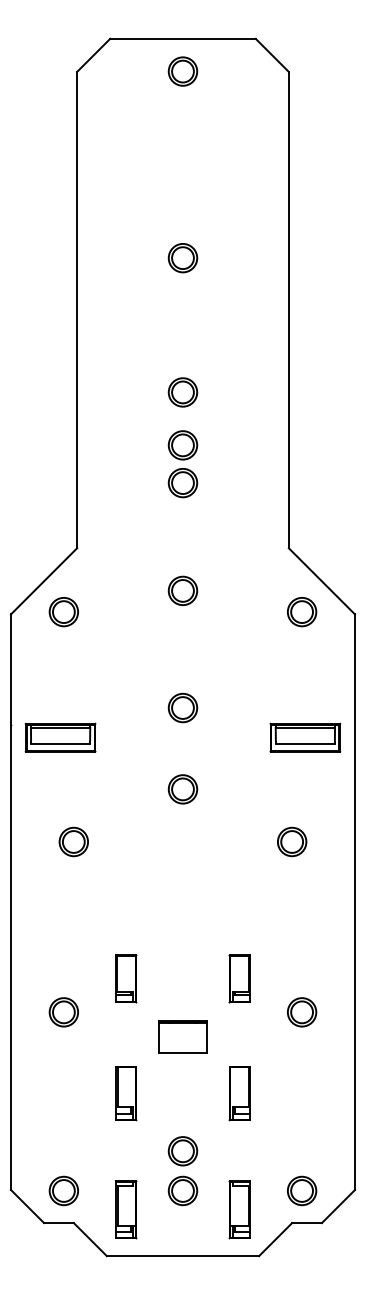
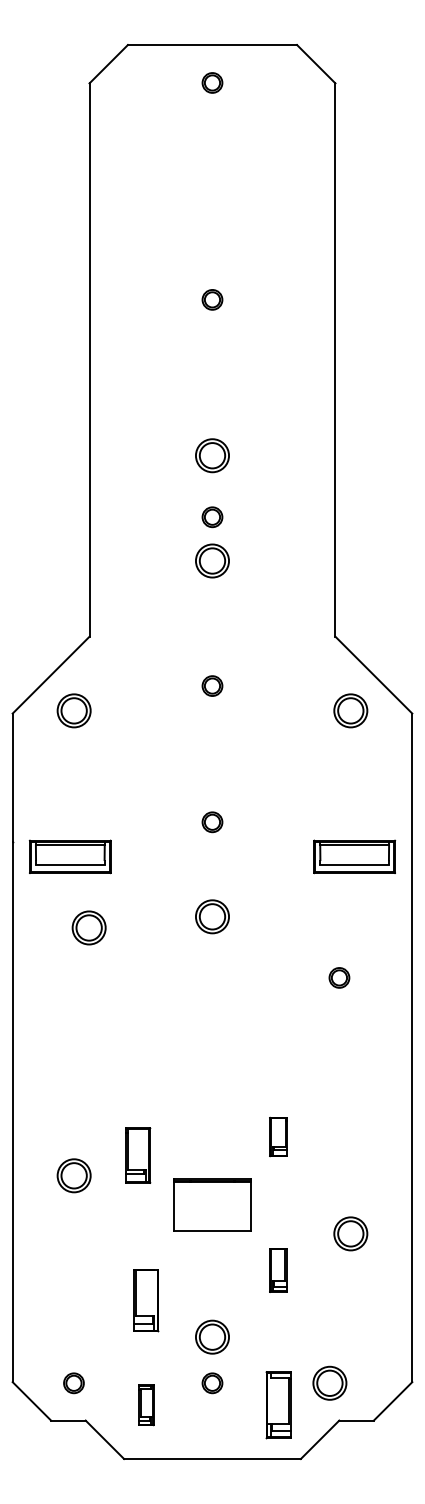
part: (182, 71) -> (211, 82), size x0.6
part: (182, 258) -> (211, 300), size x0.6
part: (182, 445) -> (211, 517), size x0.6
part: (182, 590) -> (211, 685), size x0.6
part: (182, 707) -> (211, 821), size x0.6
part: (73, 841) -> (88, 927), moved
part: (292, 841) -> (339, 977), size x0.6
part: (126, 978) -> (138, 1155), moved
part: (239, 978) -> (278, 1136), size x0.7
part: (302, 1012) -> (351, 1234), moved
part: (182, 1036) -> (211, 1203), size x1.4
part: (126, 1093) -> (146, 1300), moved
part: (239, 1093) -> (278, 1270), size x0.7
part: (63, 1190) -> (73, 1382), size x0.6
part: (182, 1190) -> (211, 1382), size x0.6
part: (302, 1190) -> (330, 1382), moved
part: (126, 1209) -> (146, 1404), size x0.6

